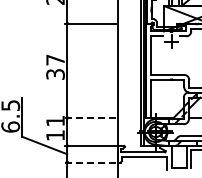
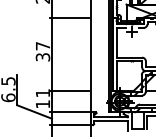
line: (89, 117) -> (69, 90), dashed -> solid
line: (89, 162) -> (69, 125), dashed -> solid

